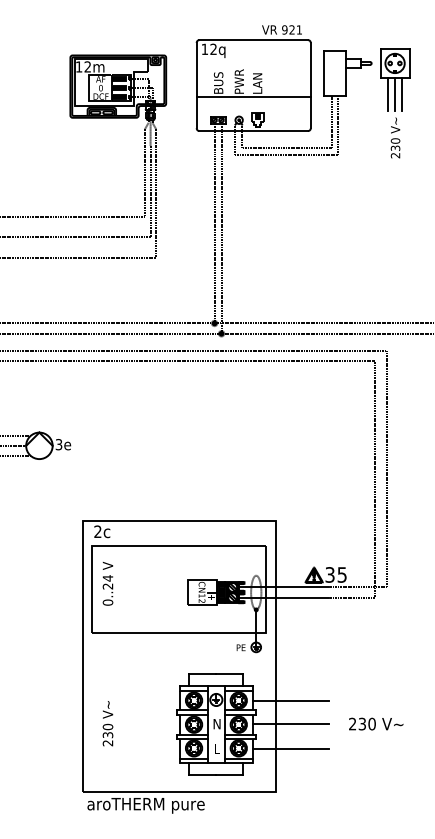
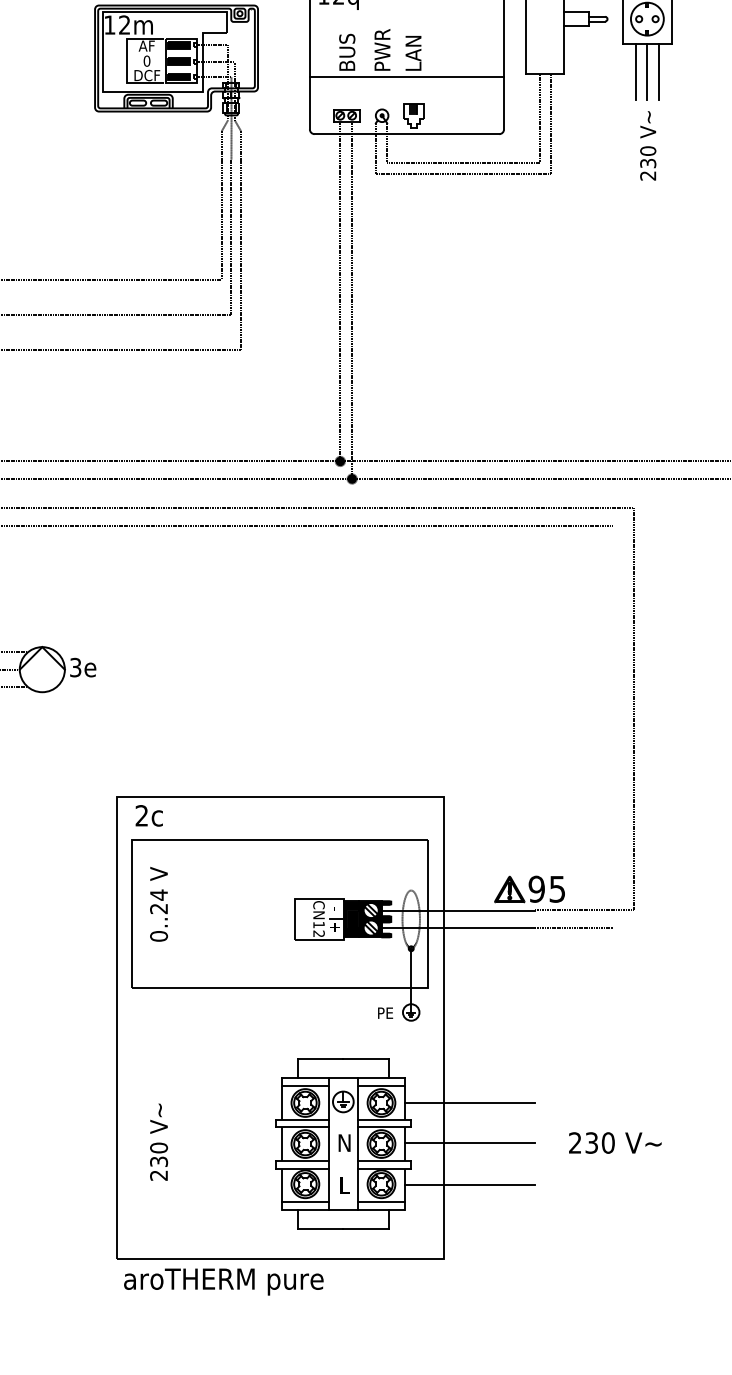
line: (375, 479) -> (614, 726), removed
text: (329, 574) -> (535, 888), 35 -> 95

